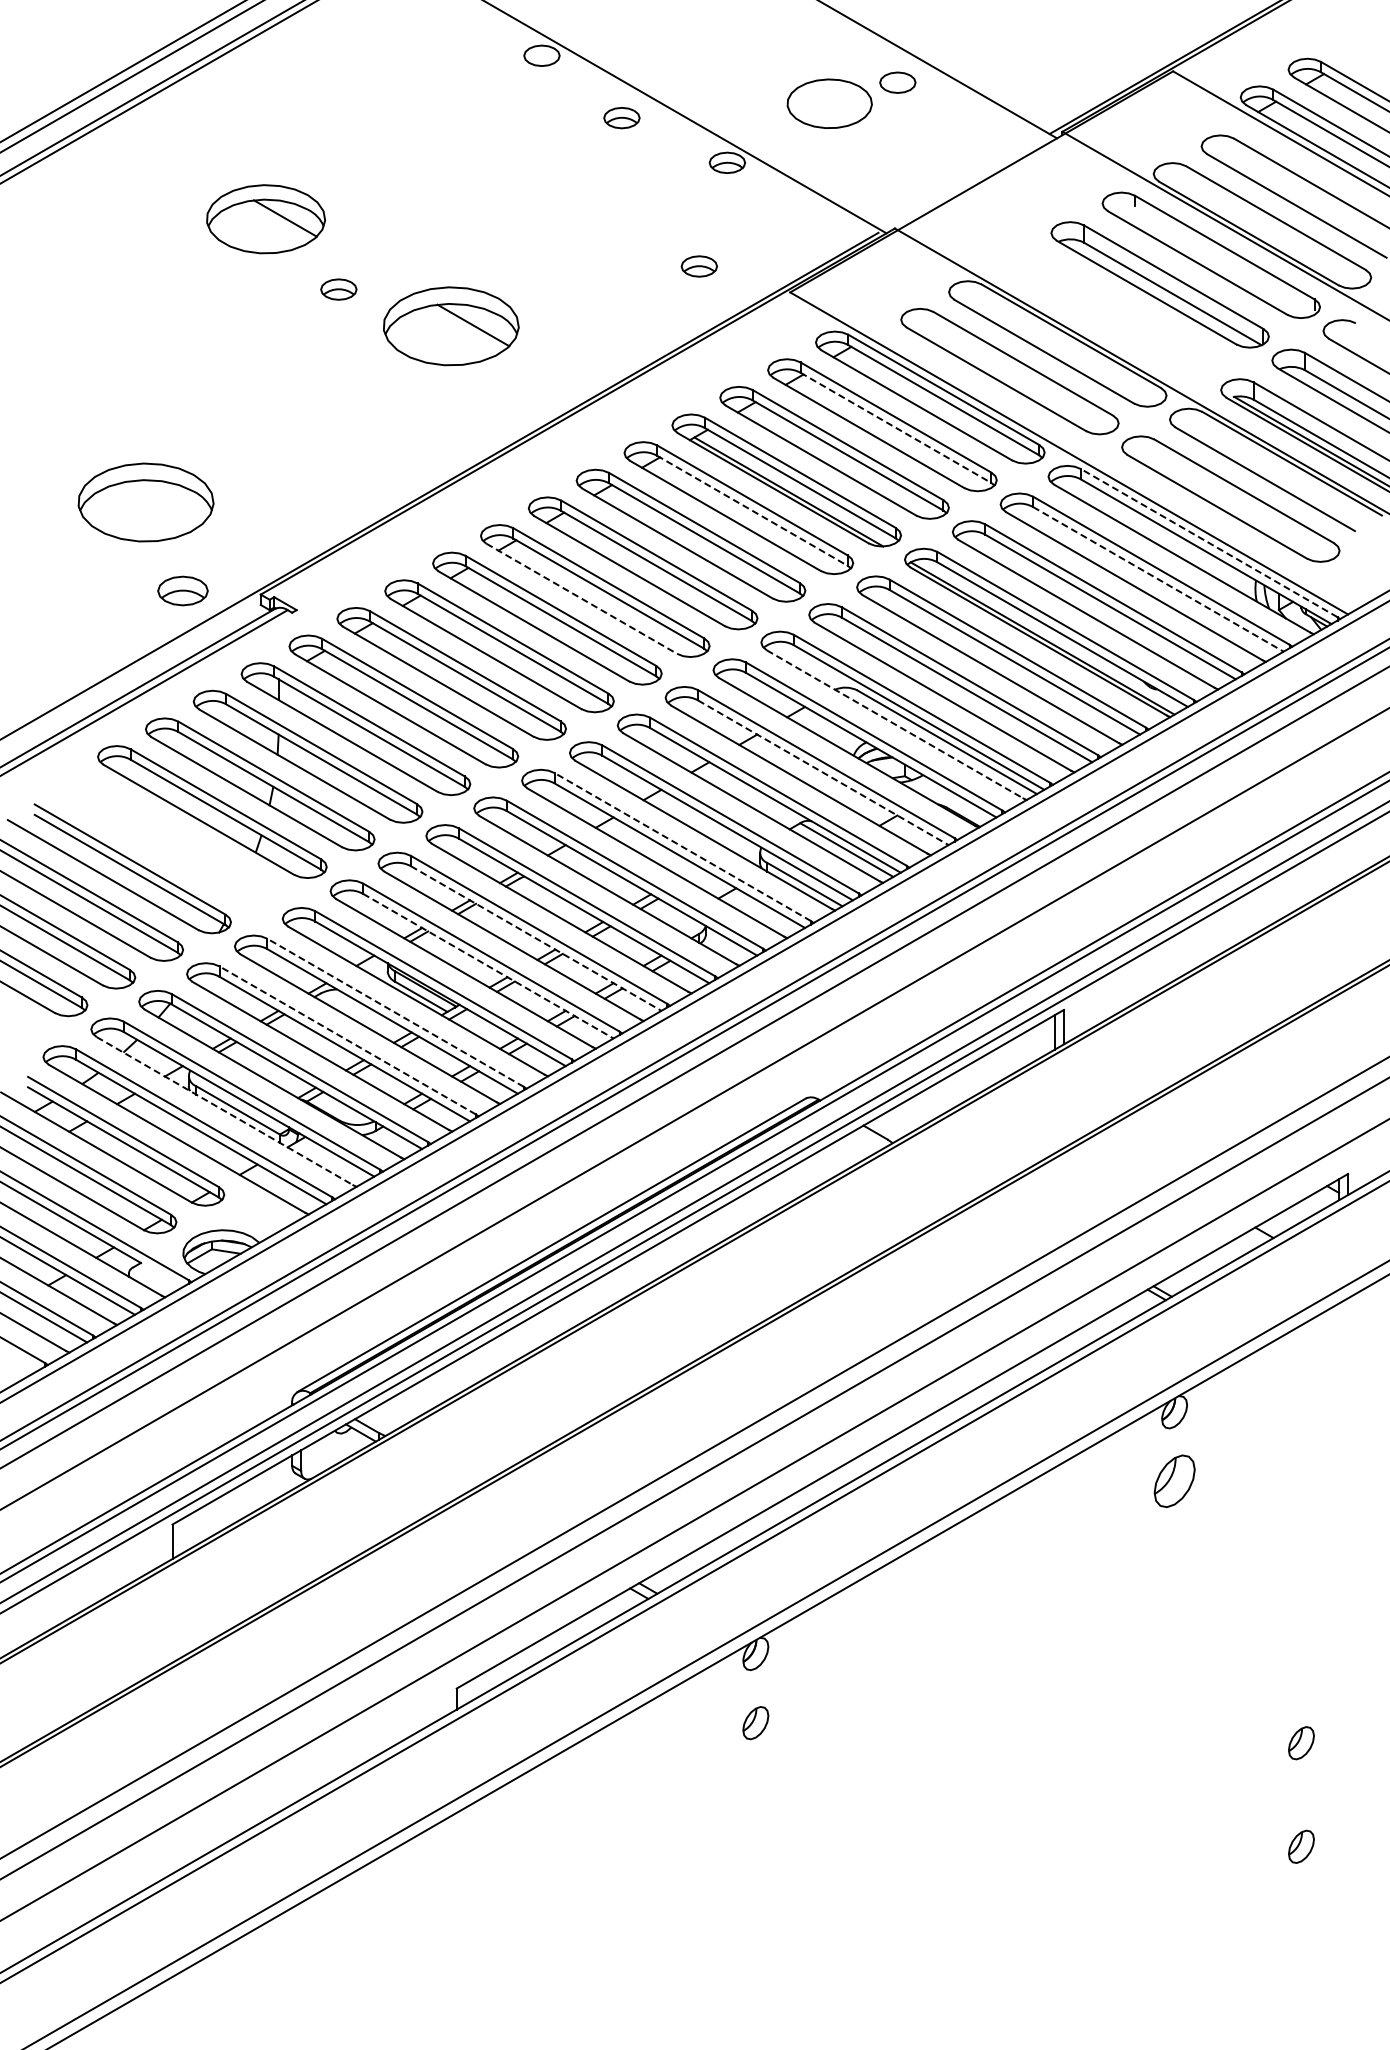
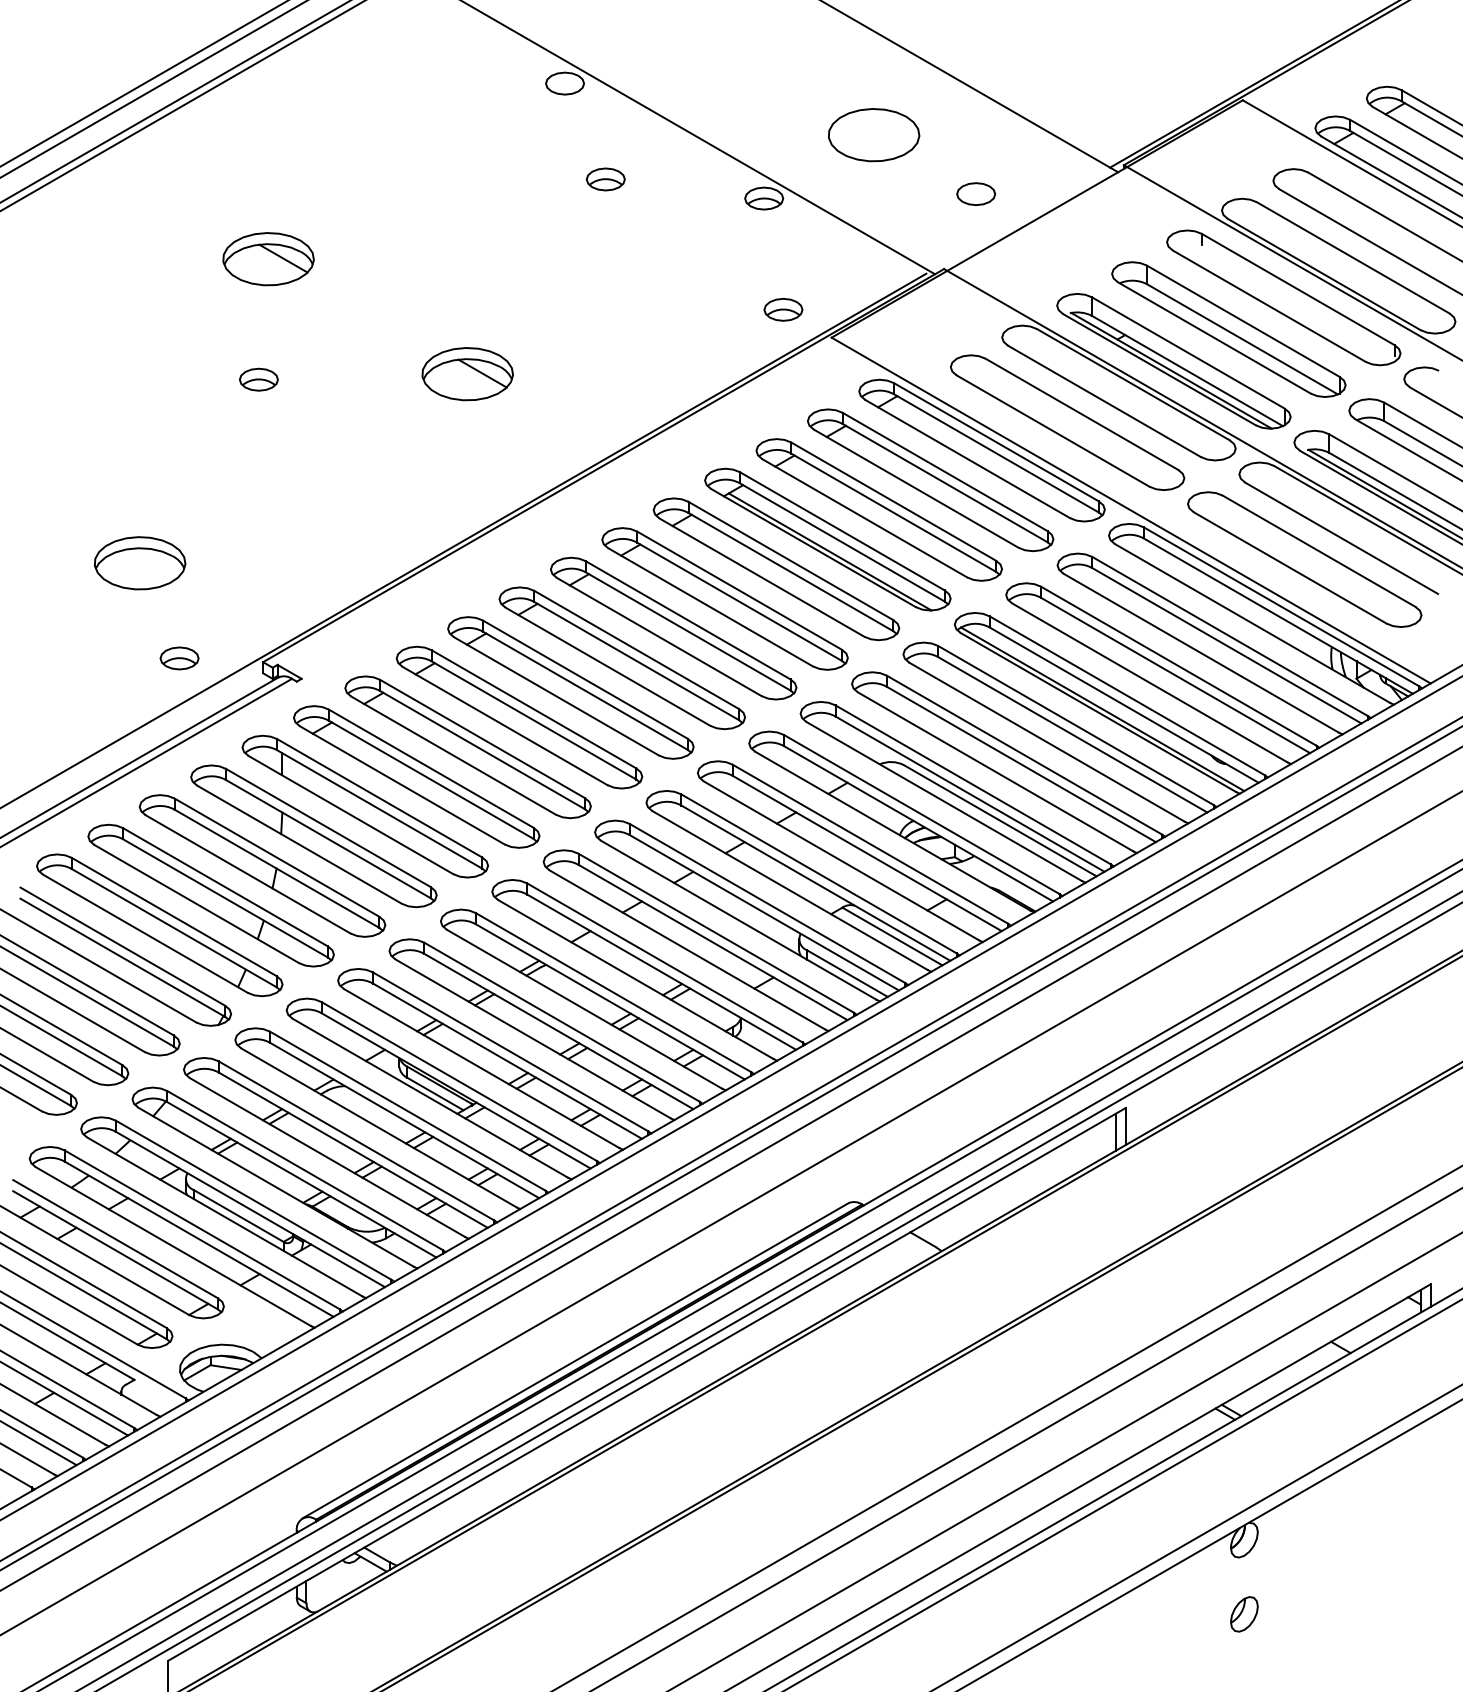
part: (897, 82) -> (975, 193), moved
part: (621, 118) -> (605, 179), moved
part: (265, 219) -> (268, 259), size x0.71
part: (698, 266) -> (782, 309), moved
part: (338, 289) -> (258, 379), moved
part: (1108, 314) -> (1173, 361), added
part: (451, 326) -> (467, 374), size x0.62
line: (896, 428) -> (945, 483), dashed -> solid
part: (146, 502) -> (140, 563), size x0.62
line: (752, 510) -> (791, 571), dashed -> solid
line: (1208, 542) -> (1280, 606), dashed -> solid
line: (1158, 579) -> (1227, 645), dashed -> solid
part: (182, 591) -> (179, 658), size x0.71
line: (582, 599) -> (608, 667), dashed -> solid
line: (895, 724) -> (944, 801), dashed -> solid
line: (823, 772) -> (867, 853), dashed -> solid
part: (164, 839) -> (159, 925), added
line: (682, 846) -> (715, 932), dashed -> solid
line: (536, 938) -> (559, 1031), dashed -> solid
line: (488, 966) -> (507, 1061), dashed -> solid
line: (395, 1012) -> (407, 1110), dashed -> solid
line: (347, 1040) -> (356, 1140), dashed -> solid
line: (225, 1111) -> (225, 1217), dashed -> solid
part: (1174, 1481) -> (1244, 1614), size x0.62

